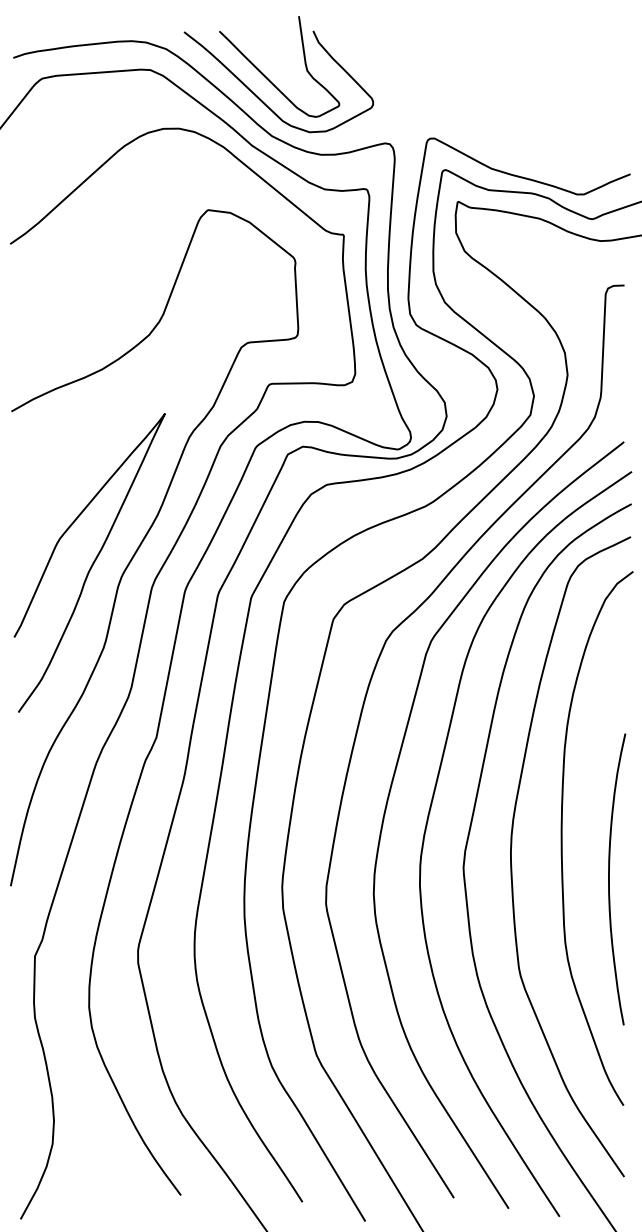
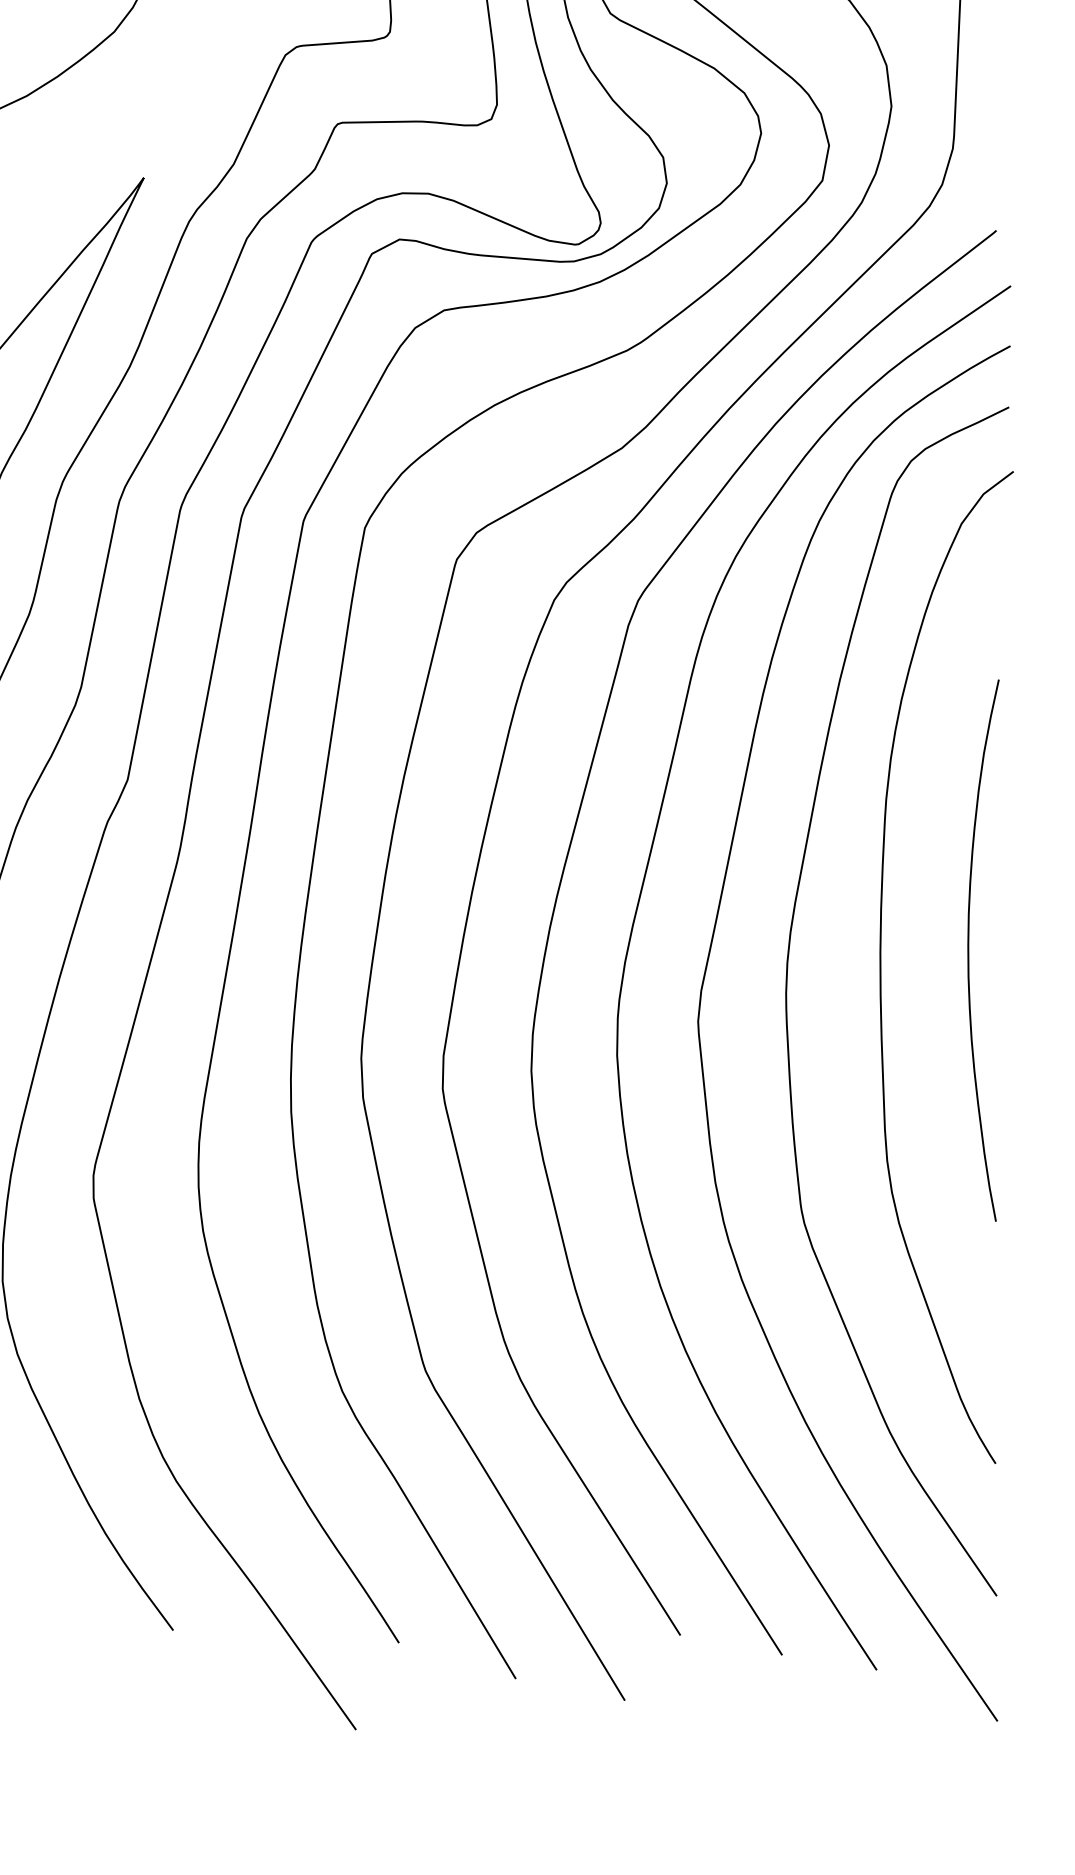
curve: (609, 879) -> (969, 950), moved

